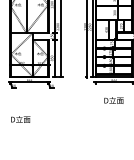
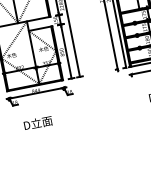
text: (20, 119) -> (37, 123), moved

